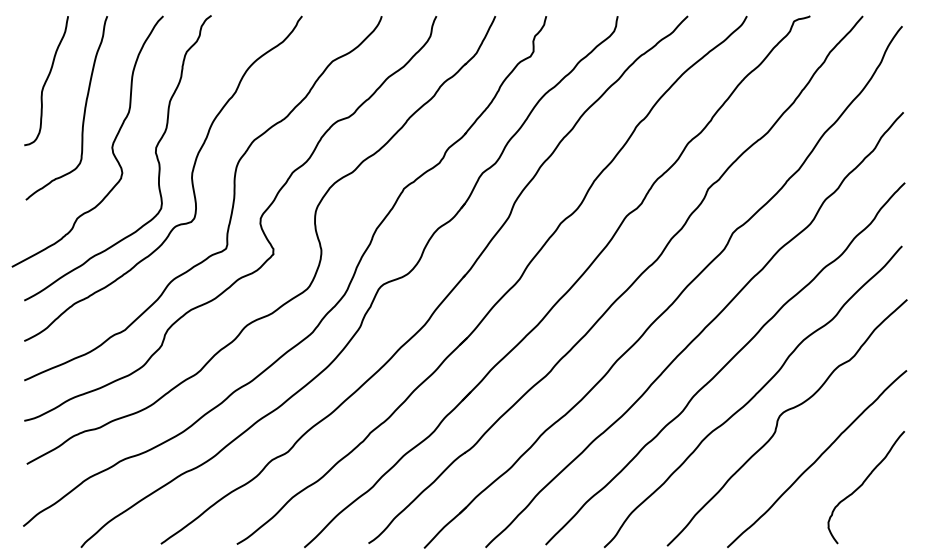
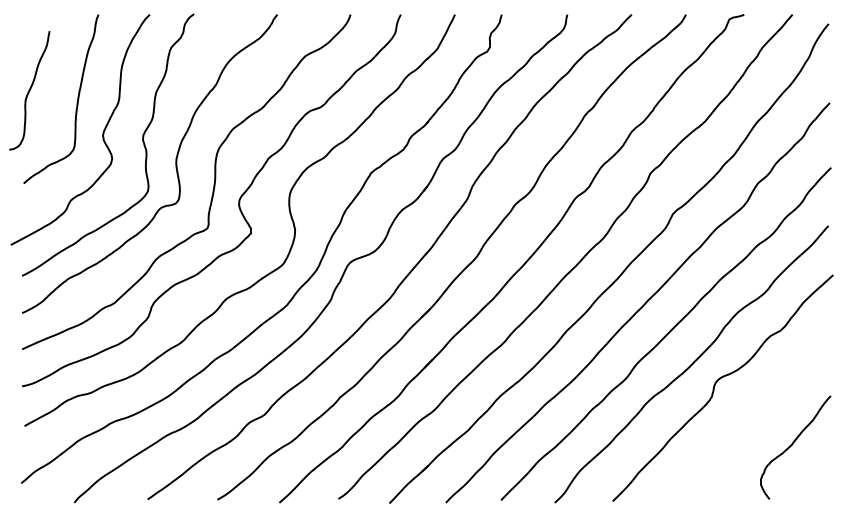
curve: (46, 81) -> (29, 91), moved
curve: (817, 458) -> (750, 420), removed

